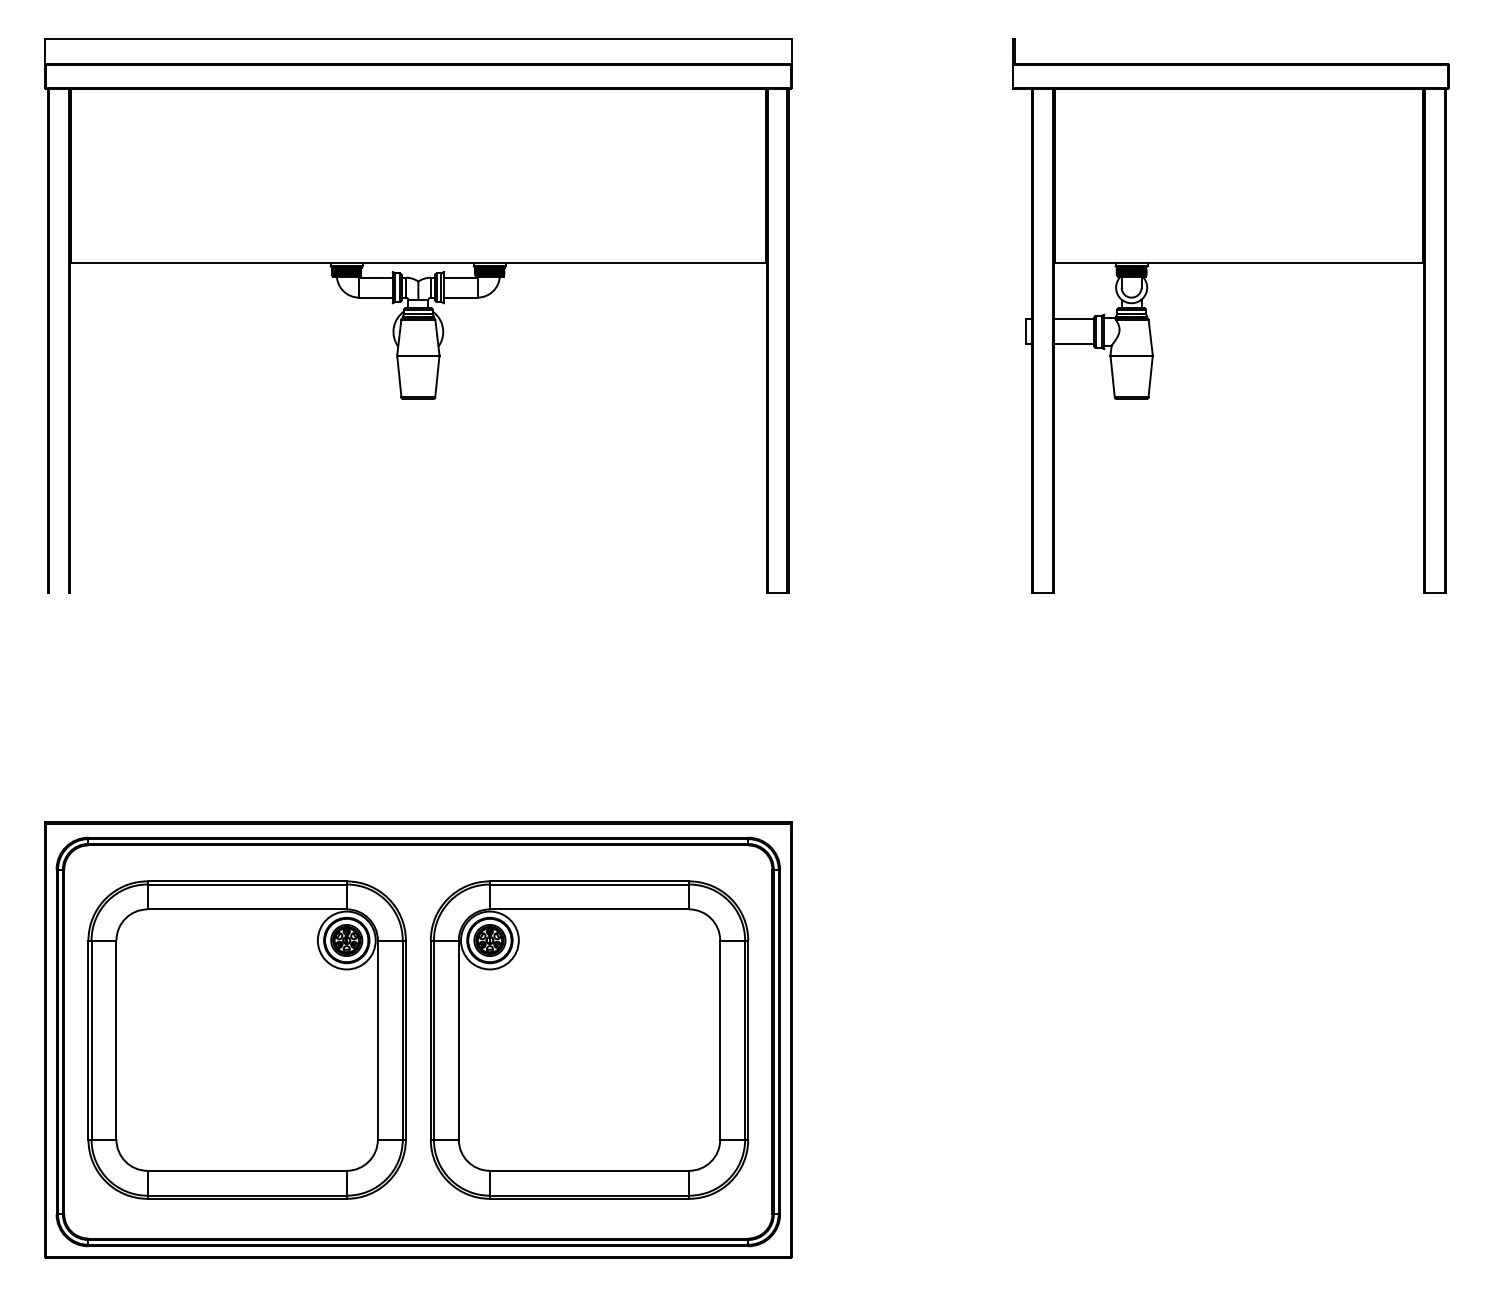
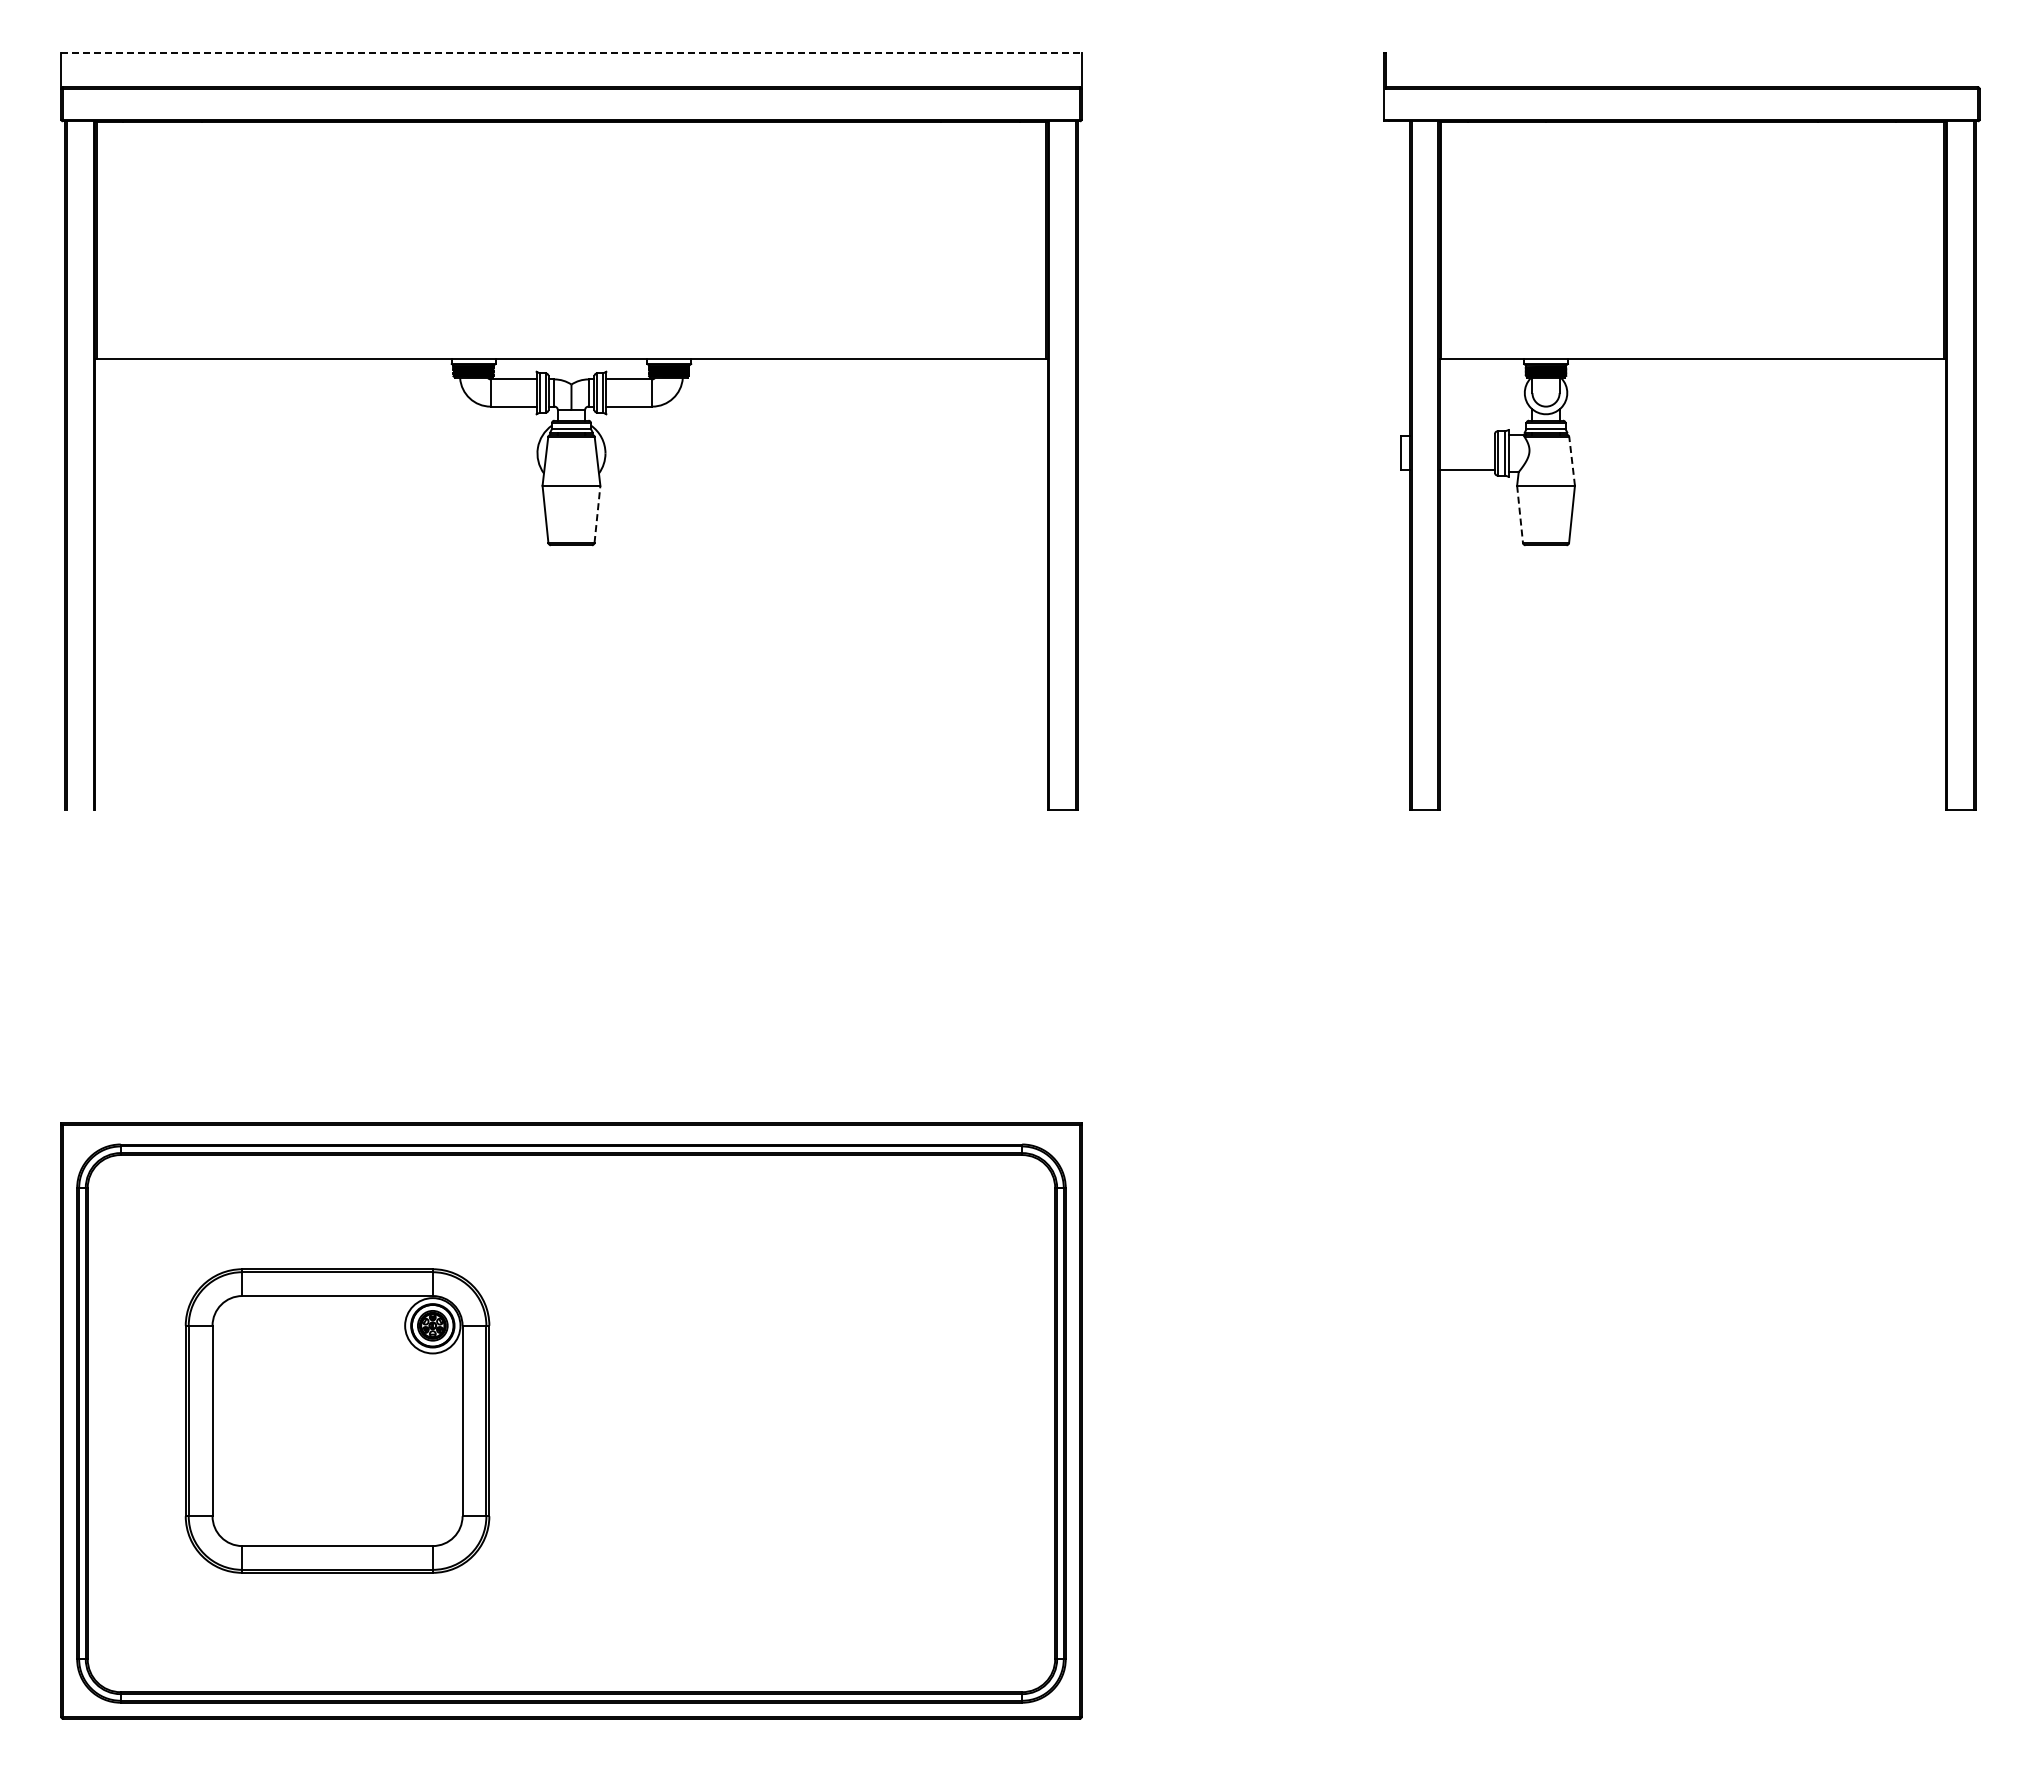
line: (418, 39) -> (571, 53), solid -> dashed
line: (1074, 319) -> (1467, 436), removed
line: (1151, 337) -> (1572, 461), solid -> dashed
line: (437, 376) -> (597, 514), solid -> dashed
line: (1112, 376) -> (1520, 514), solid -> dashed
part: (247, 1039) -> (337, 1420), size x0.7
part: (589, 1039) -> (805, 1420), removed

